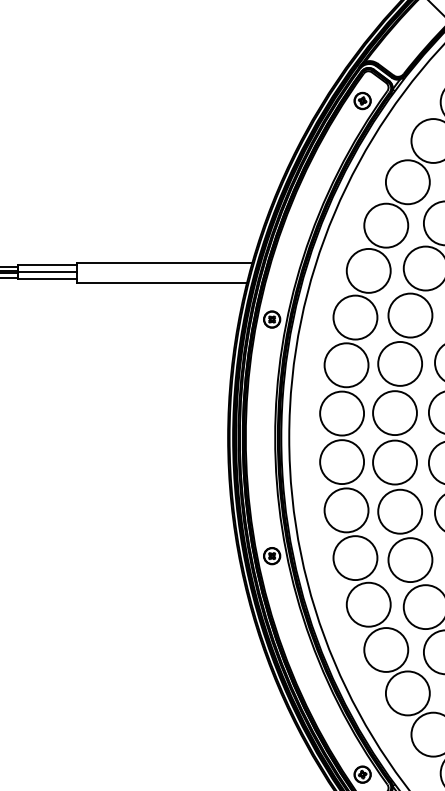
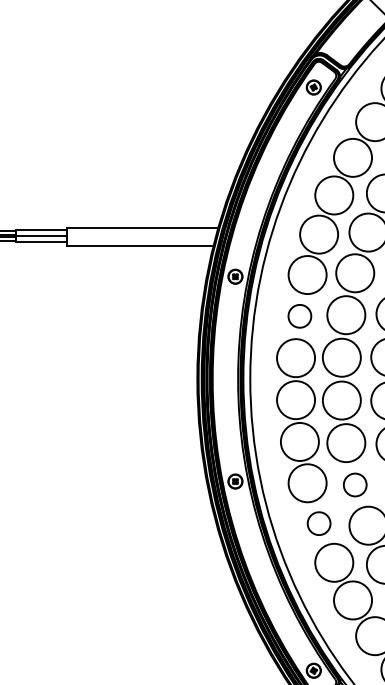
circle: (346, 365) -> (299, 316), size x0.6
circle: (410, 560) -> (355, 485), size x0.6
circle: (368, 604) -> (318, 523), size x0.6

